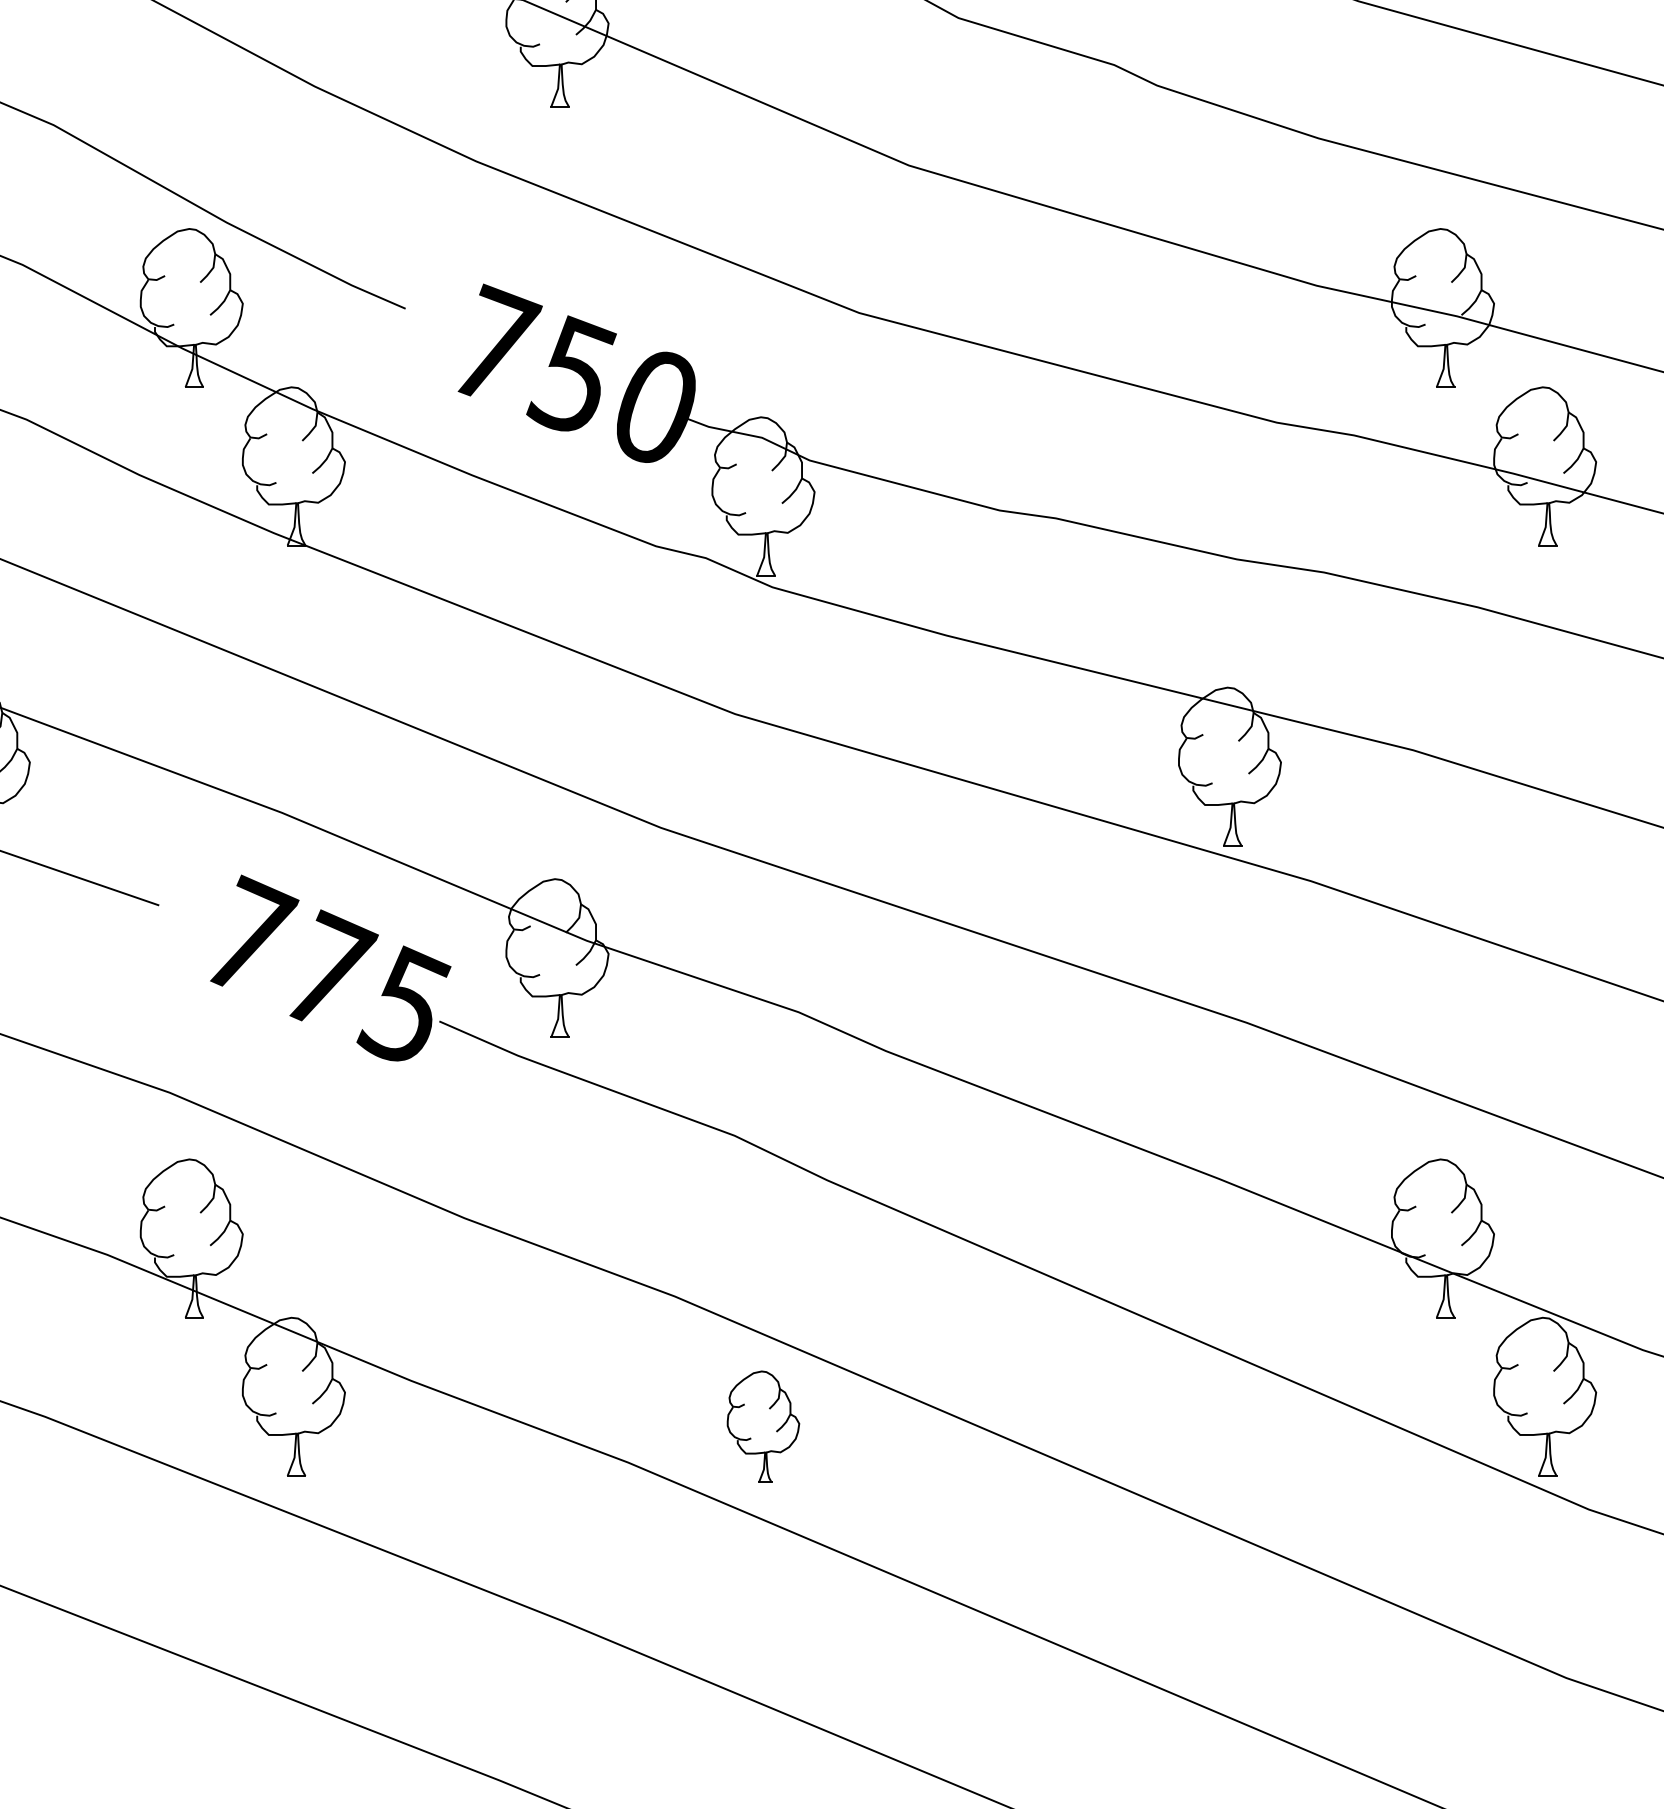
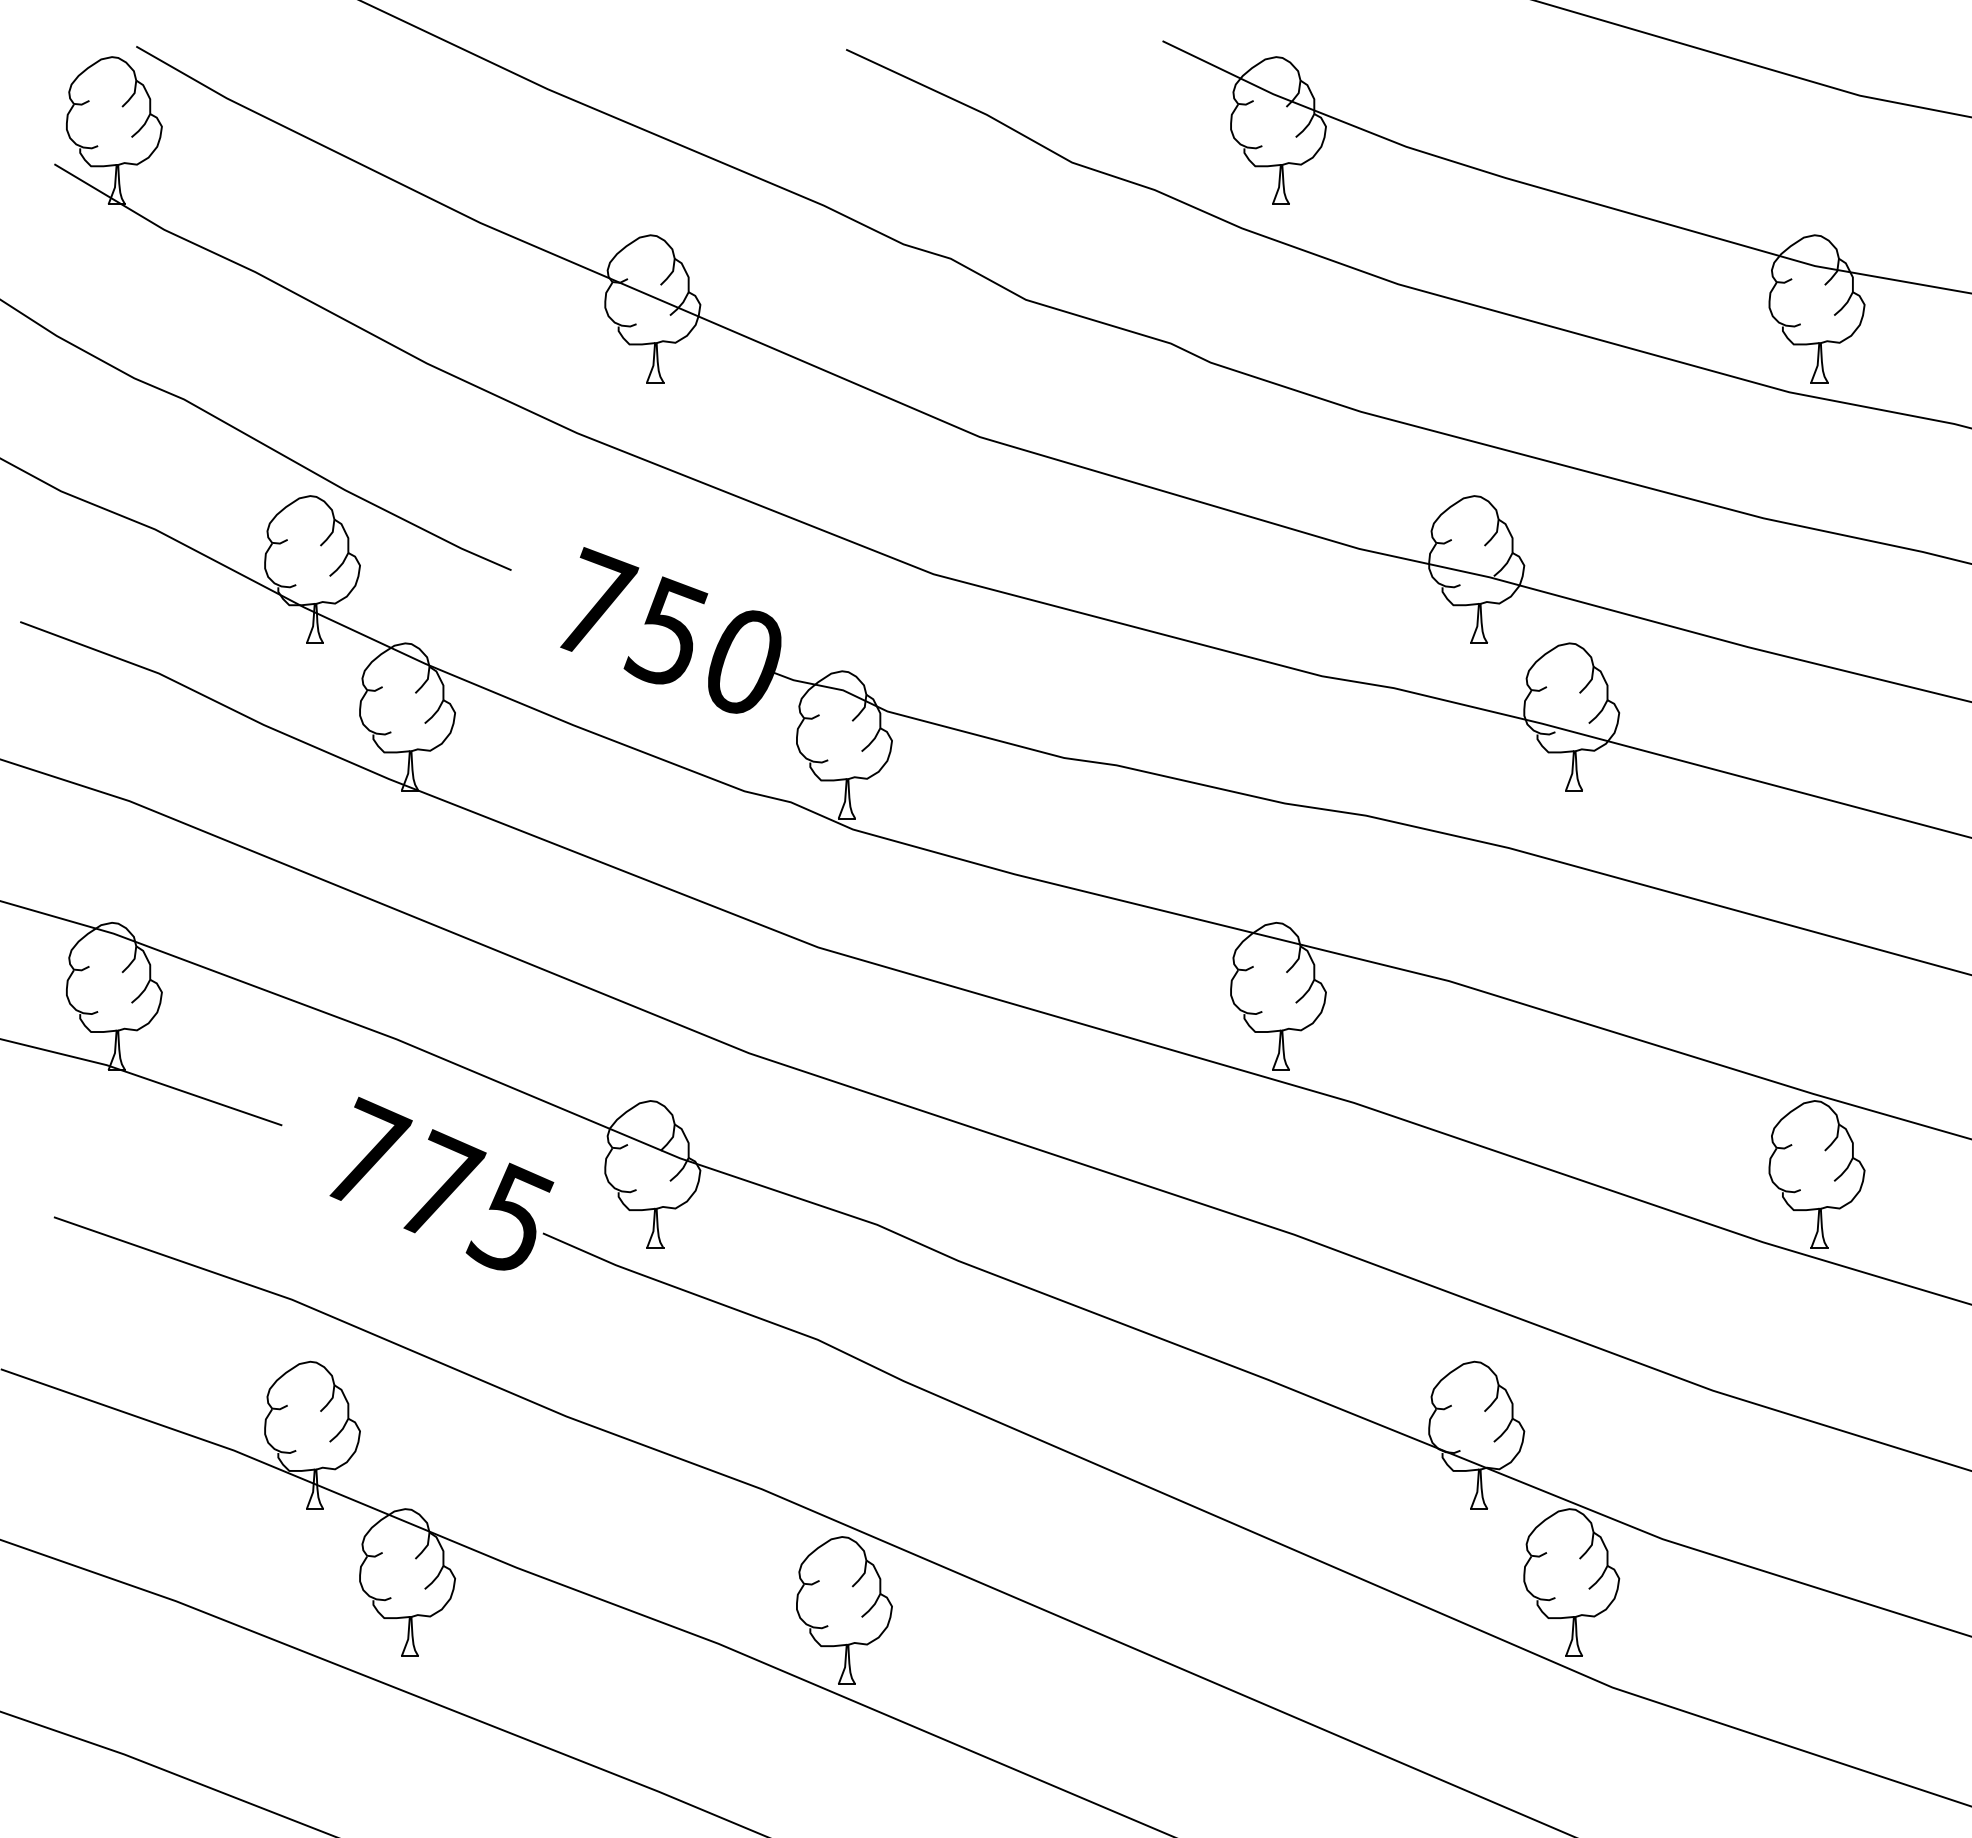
part: (763, 1426) -> (844, 1610), size x1.43

